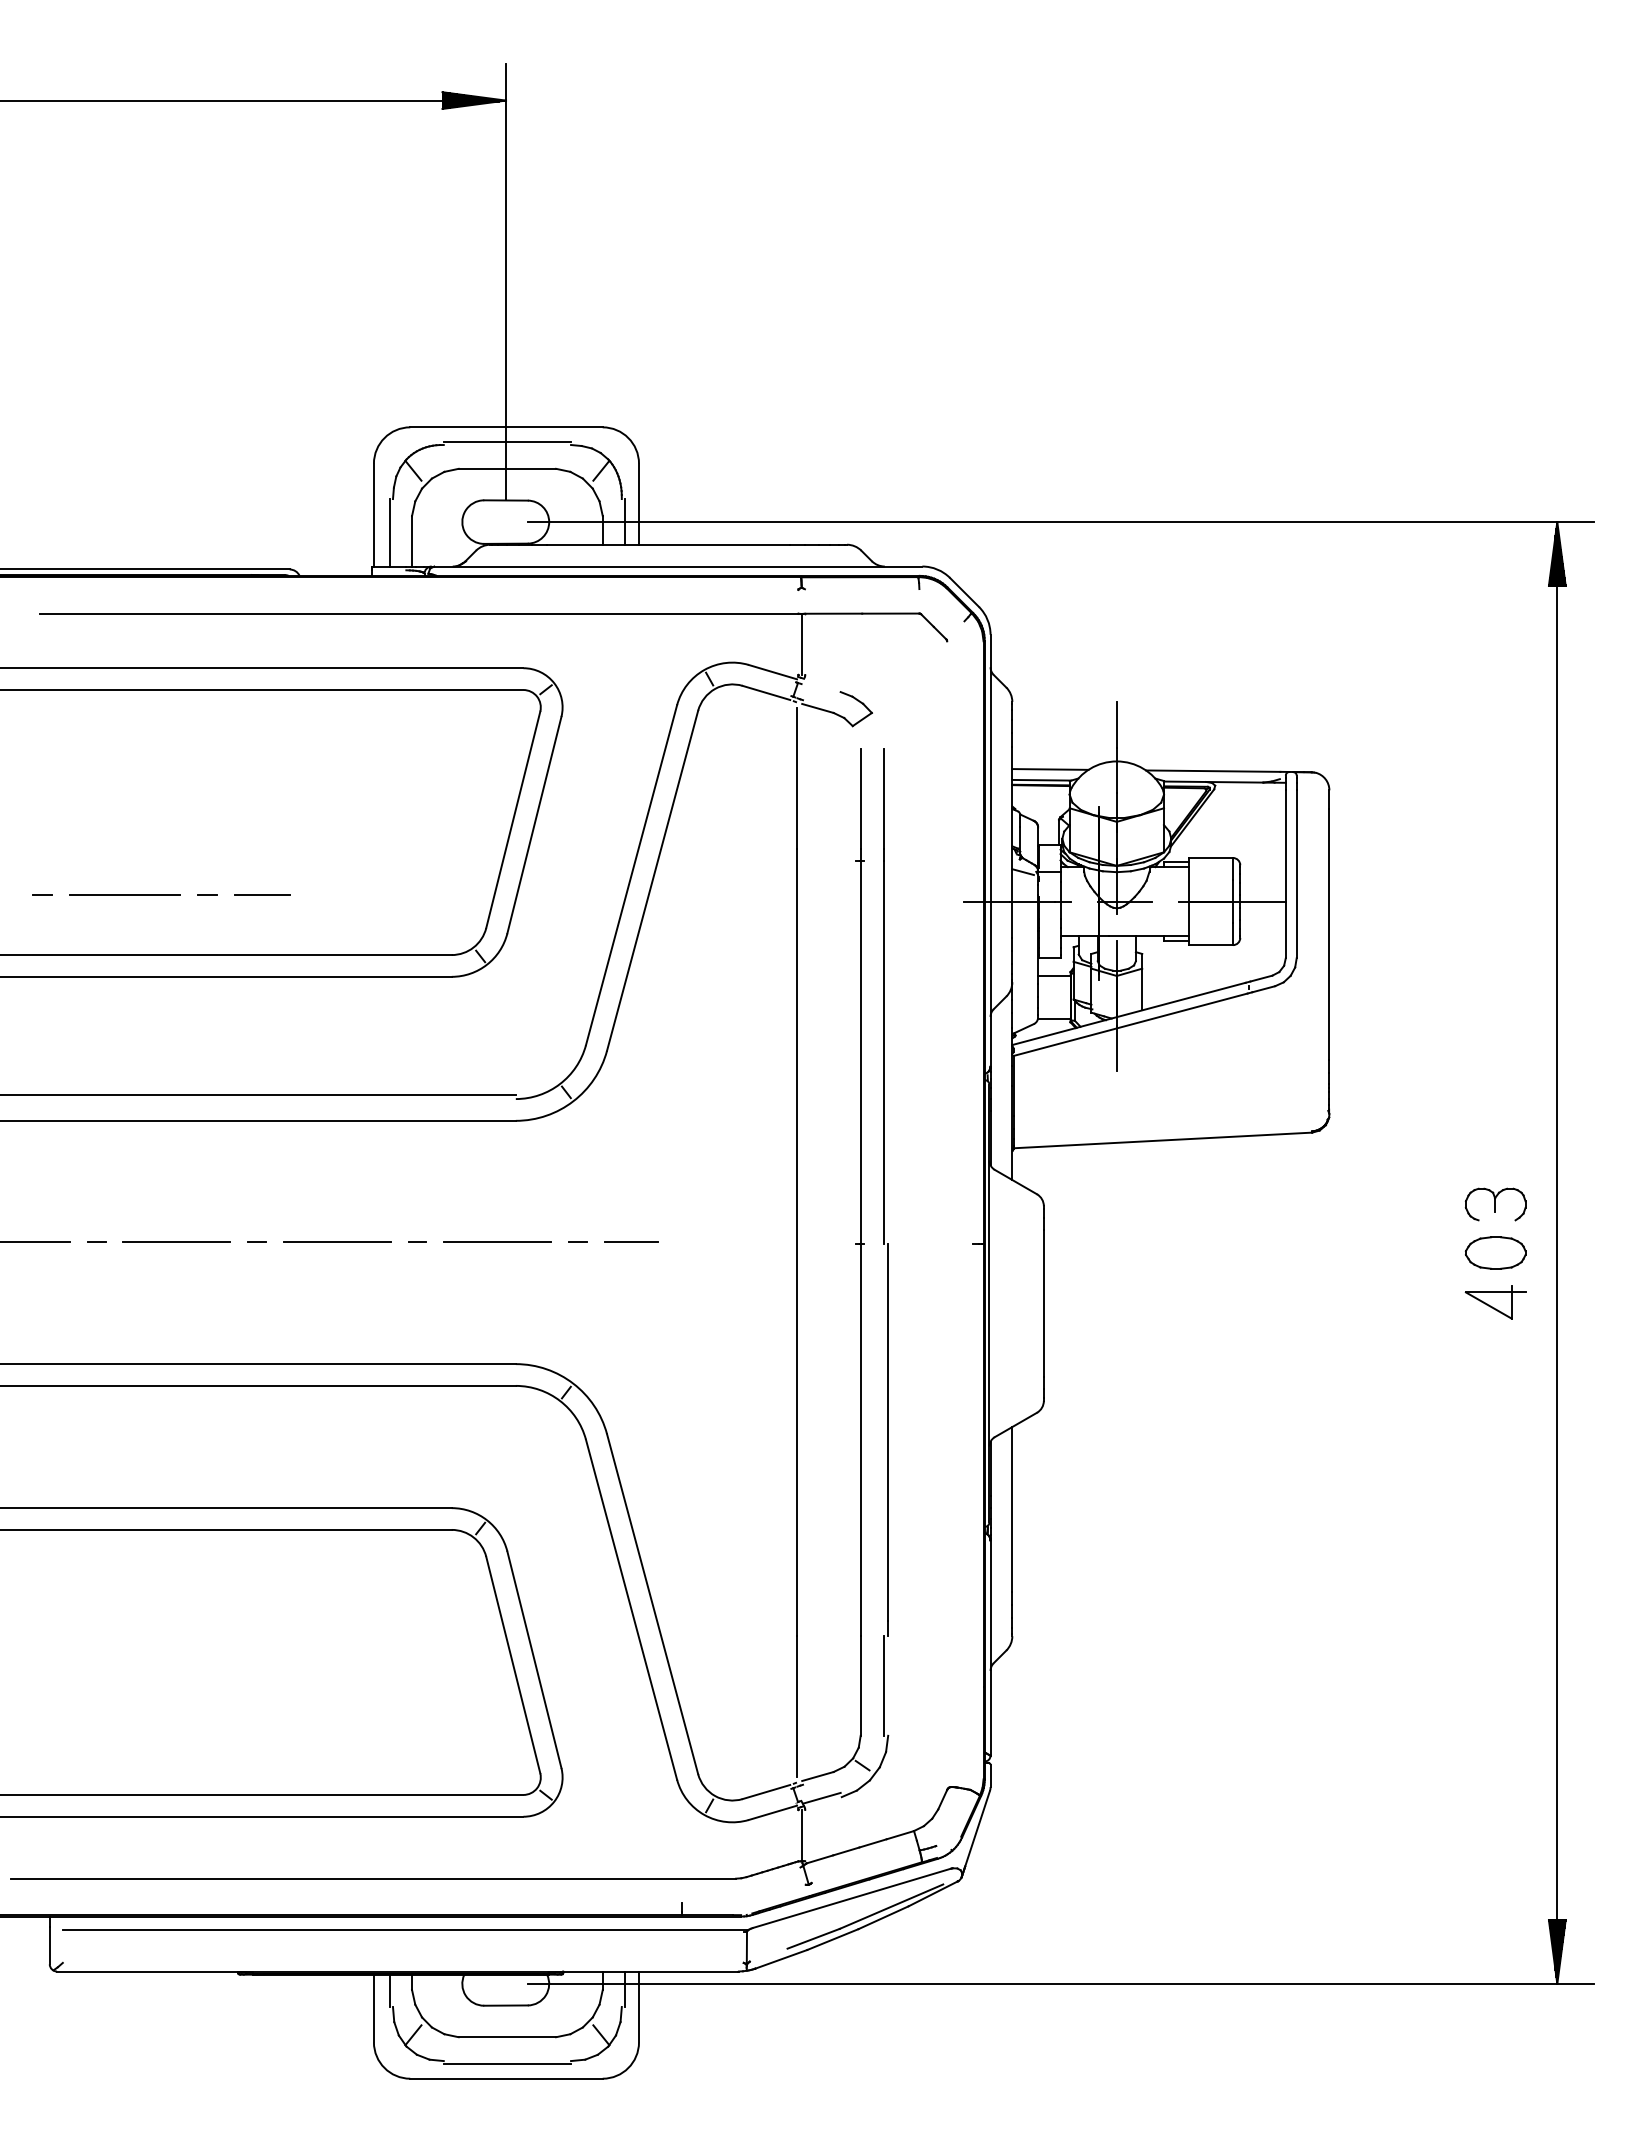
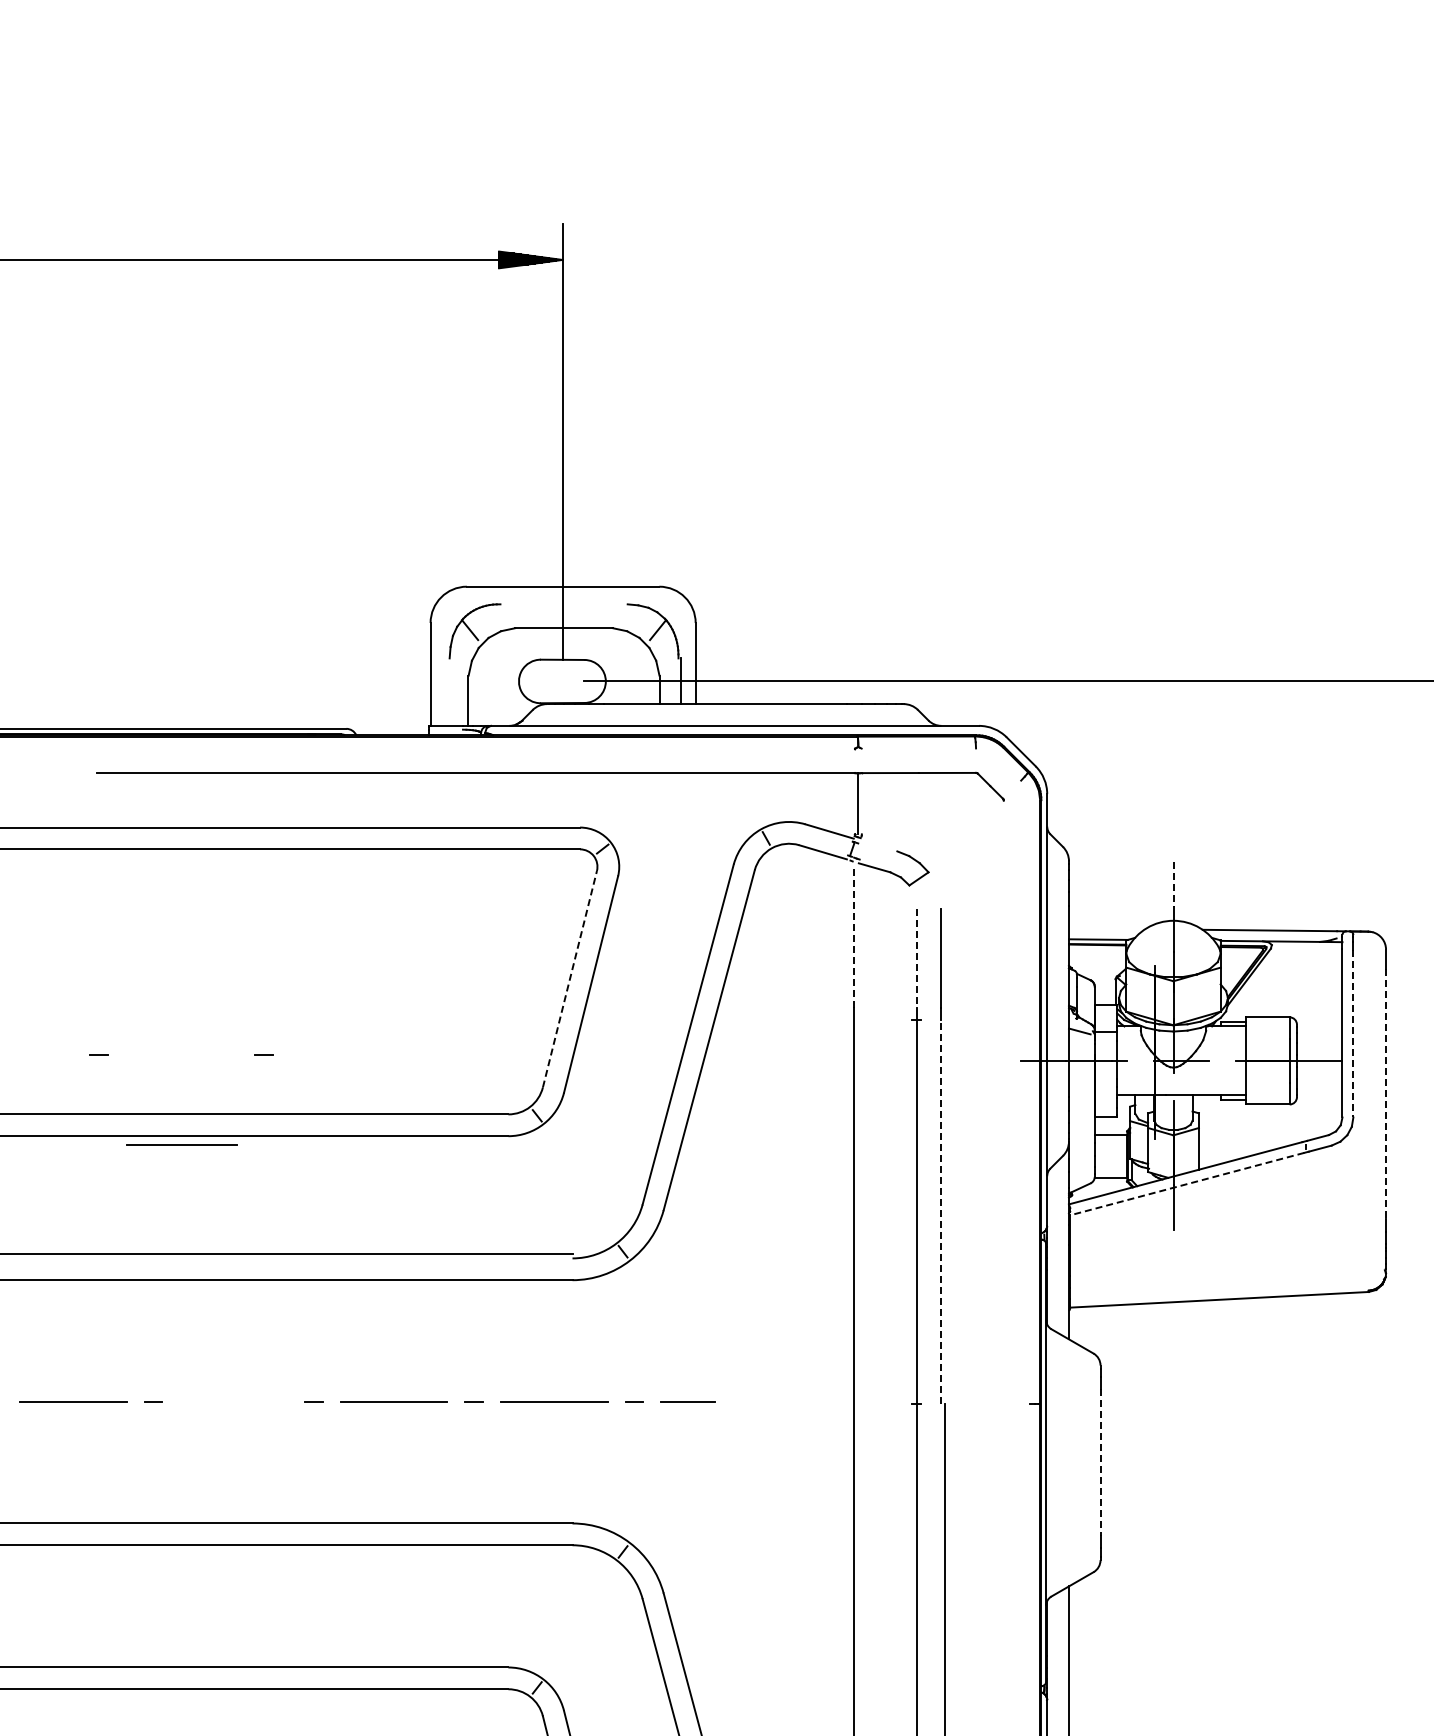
line: (507, 441) -> (564, 600), removed
line: (390, 532) -> (447, 691), removed
line: (1116, 725) -> (1173, 884), solid -> dashed
line: (1050, 769) -> (1107, 928), removed
line: (797, 778) -> (854, 937), solid -> dashed
line: (860, 799) -> (917, 958), solid -> dashed
line: (513, 819) -> (570, 978), solid -> dashed
line: (1296, 874) -> (1353, 1033), solid -> dashed
line: (124, 894) -> (181, 1143), moved
line: (261, 895) -> (318, 1054), removed
line: (1329, 935) -> (1386, 1094), solid -> dashed
line: (1130, 1024) -> (1187, 1183), solid -> dashed
line: (884, 1052) -> (941, 1211), solid -> dashed
line: (176, 1241) -> (233, 1400), removed
line: (1043, 1304) -> (1100, 1463), solid -> dashed

